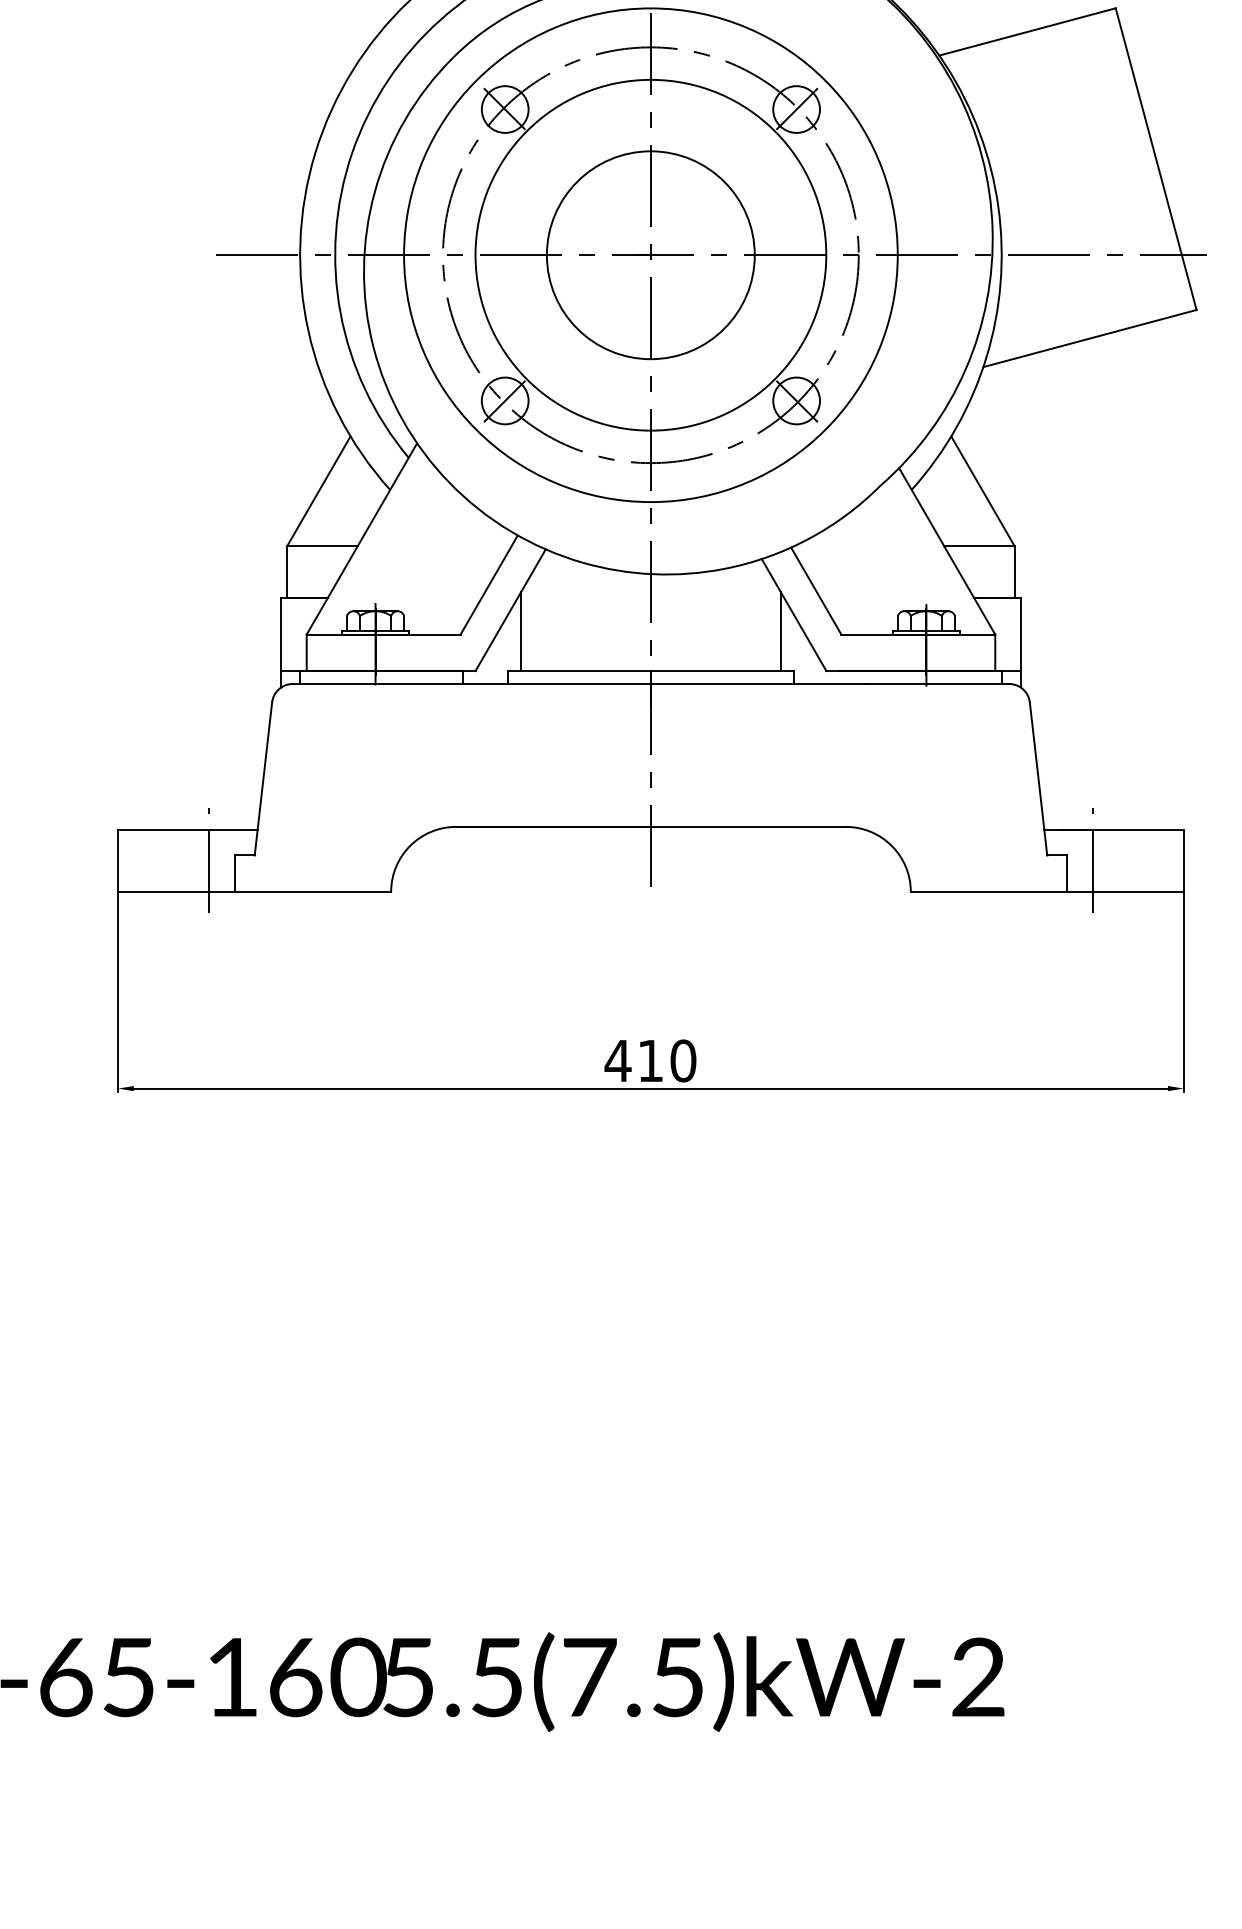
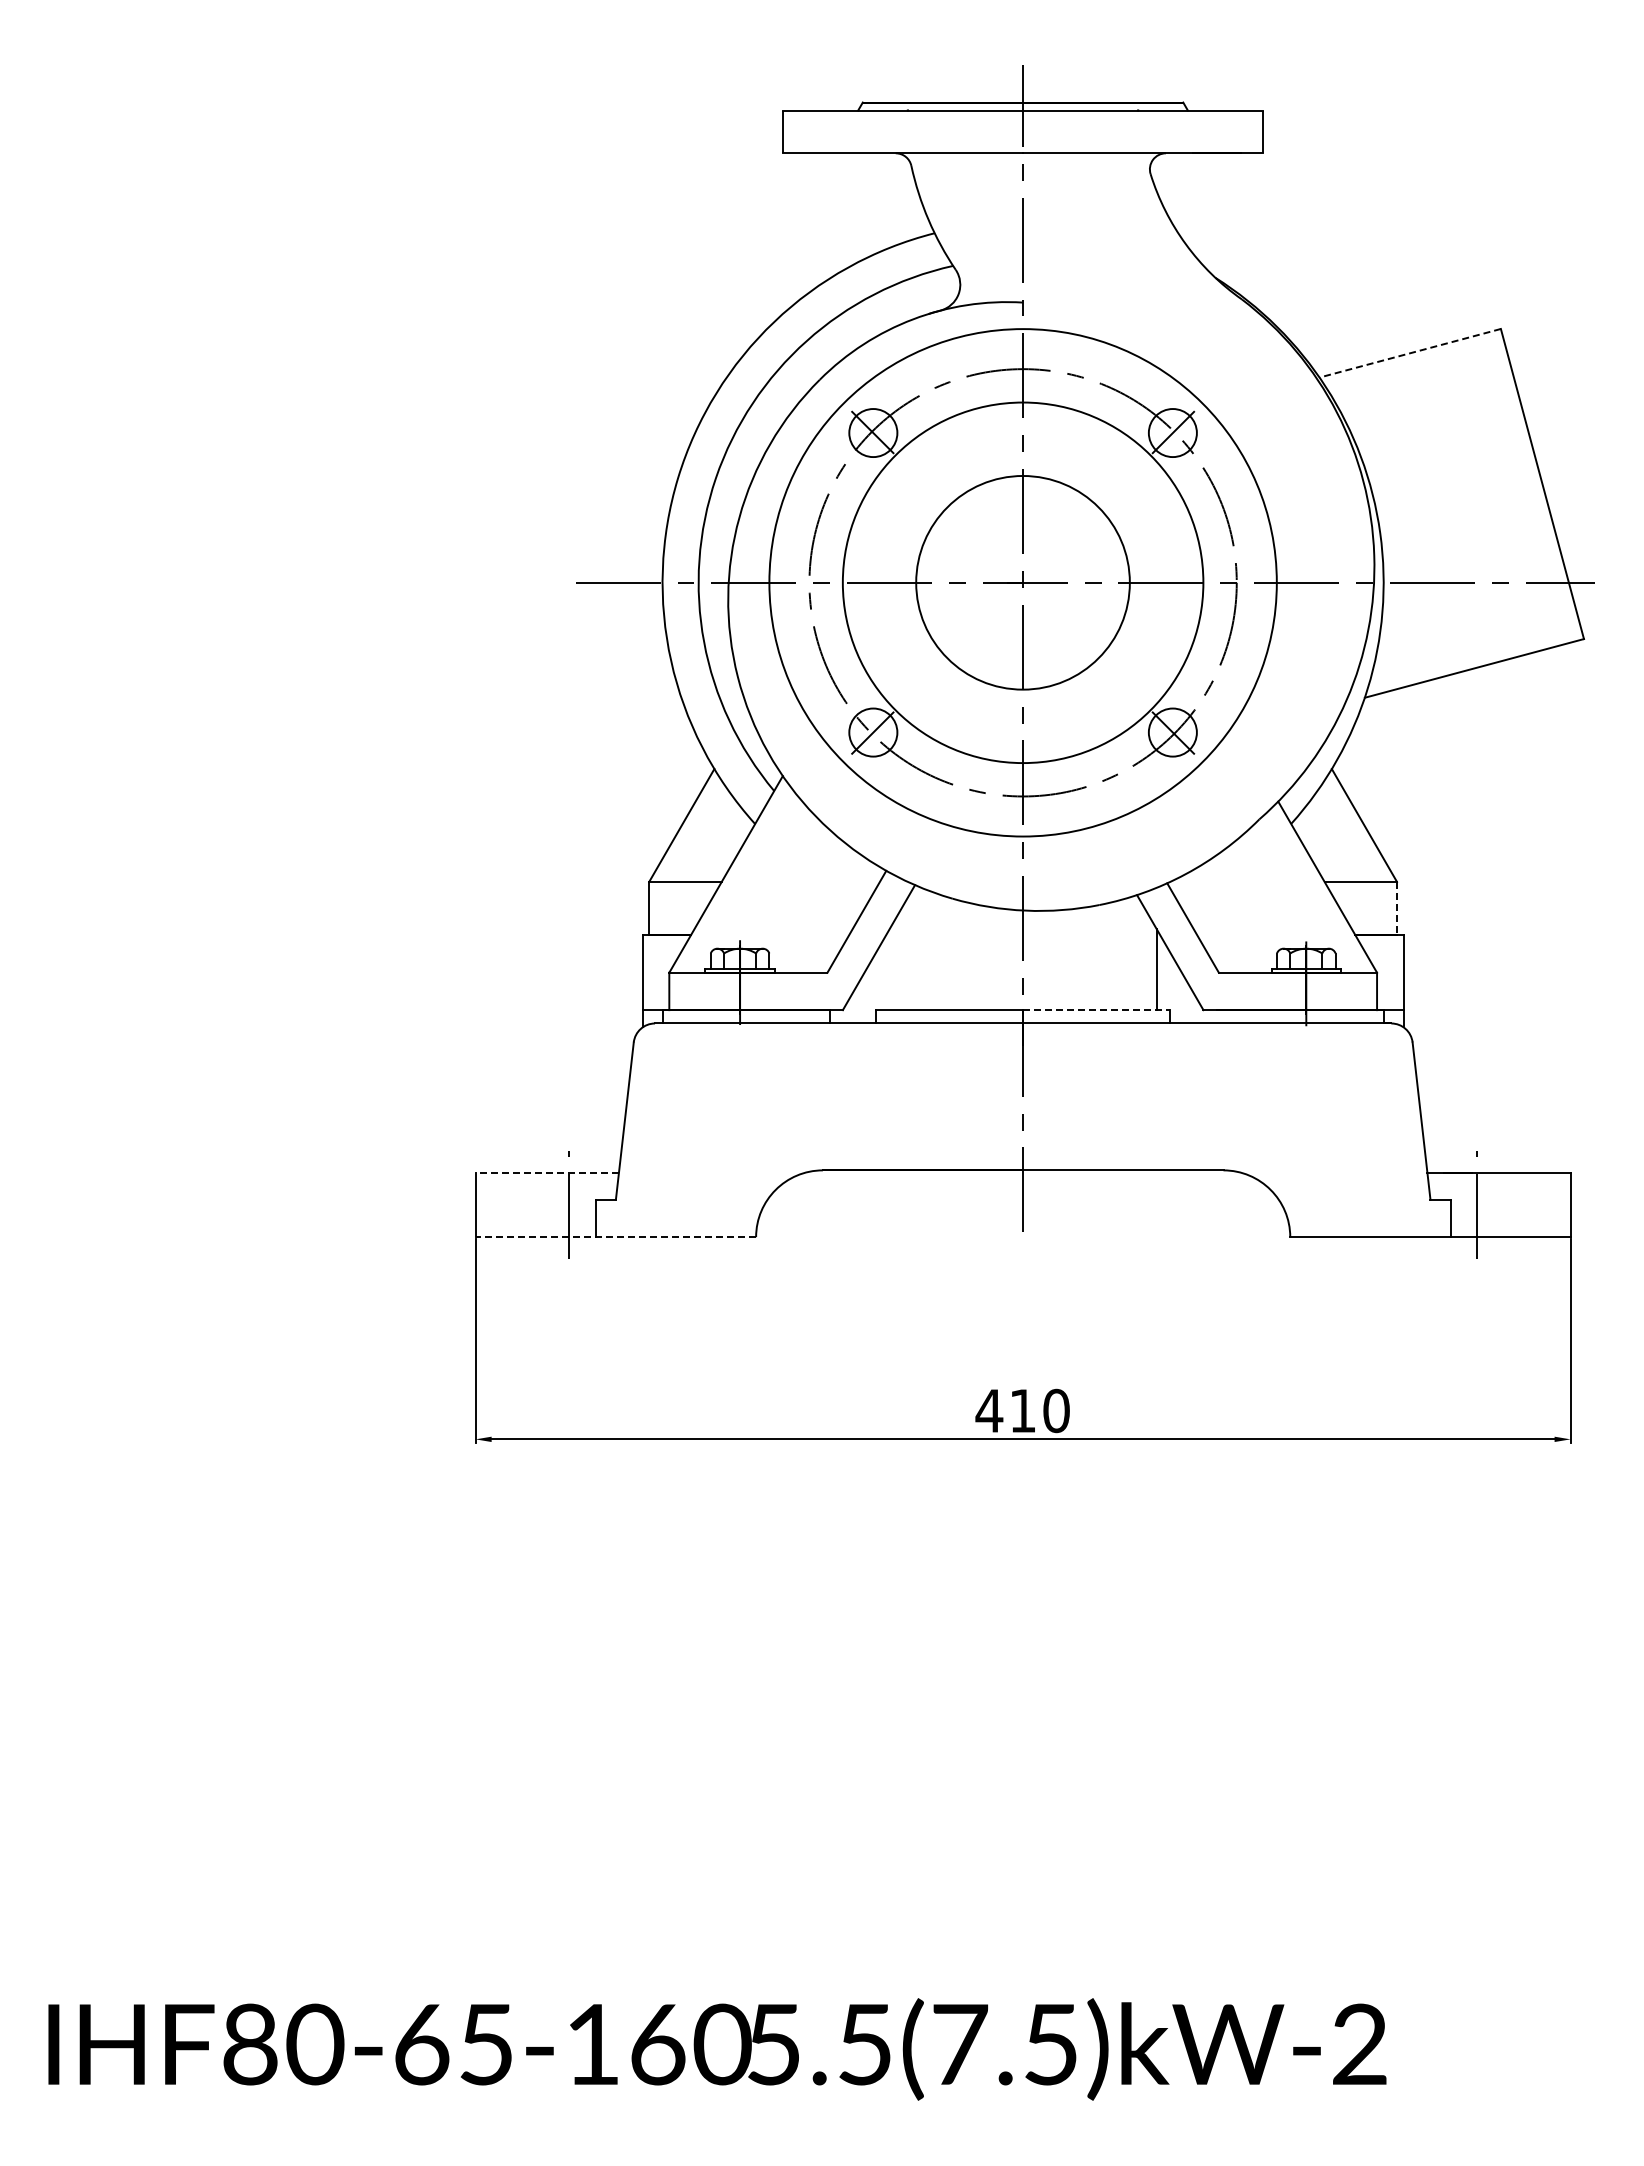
line: (1027, 32) -> (1410, 353), solid -> dashed
line: (1015, 572) -> (1397, 908), solid -> dashed
line: (520, 631) -> (889, 969), removed
line: (723, 671) -> (1097, 1010), solid -> dashed
line: (188, 829) -> (547, 1173), solid -> dashed
line: (254, 892) -> (615, 1237), solid -> dashed

